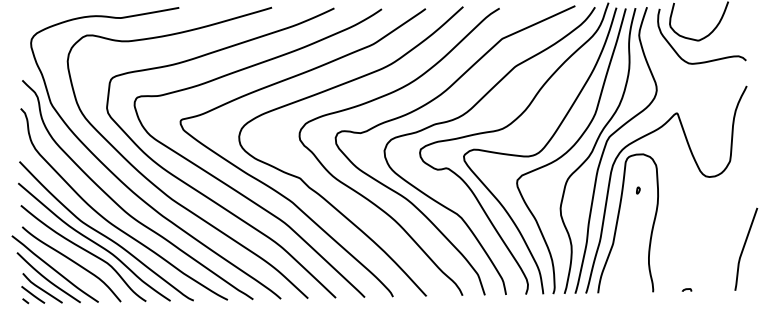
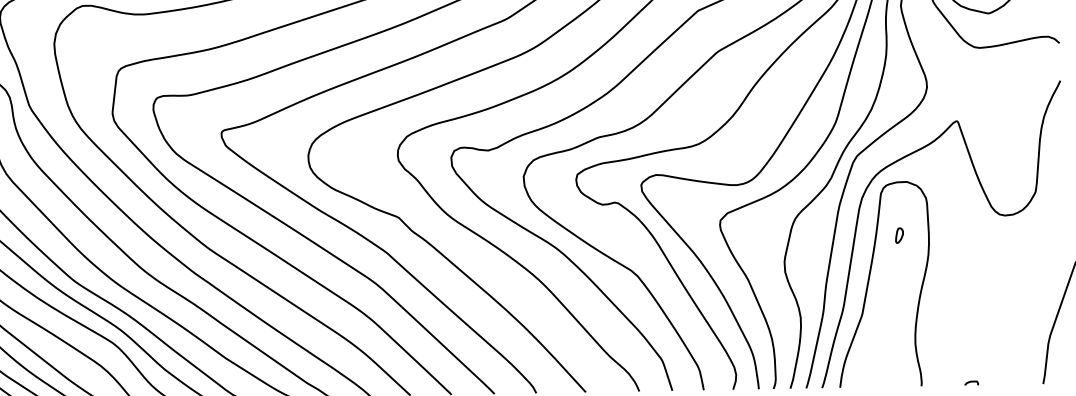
part: (638, 190) -> (899, 235), size x1.6

